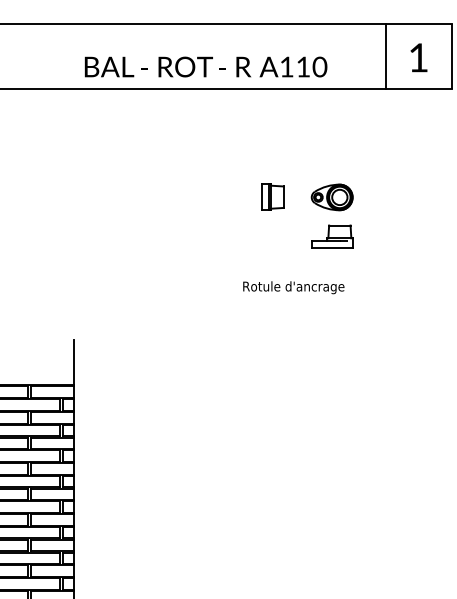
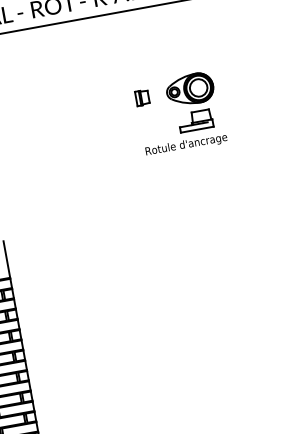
part: (272, 196) -> (142, 97), size x0.7
part: (331, 197) -> (189, 89), size x1.4
text: (293, 287) -> (186, 144), moved

